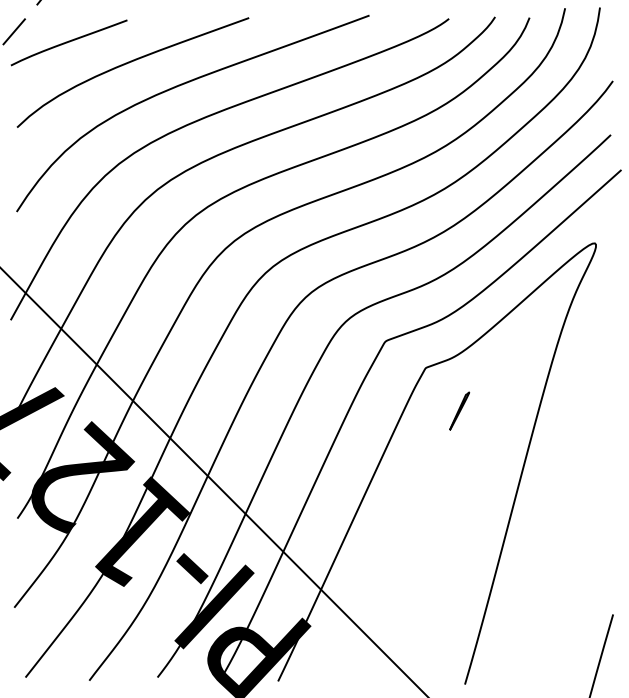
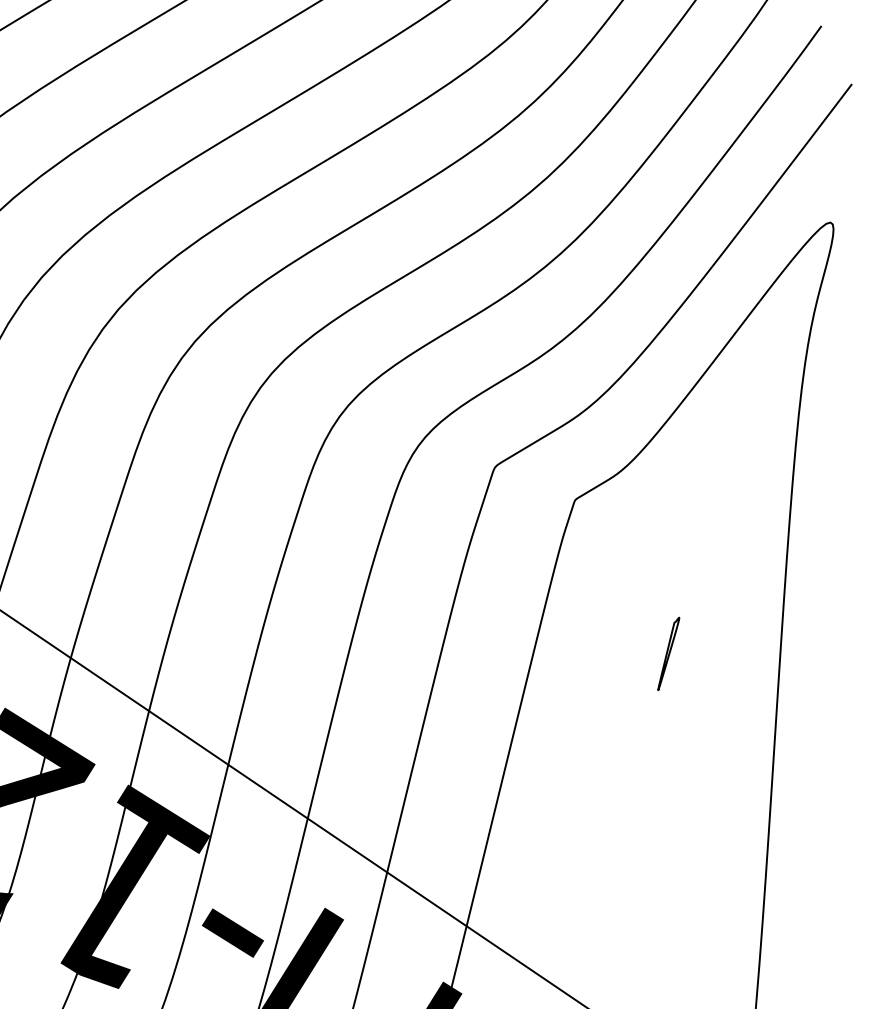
line: (459, 410) -> (668, 652), moved

